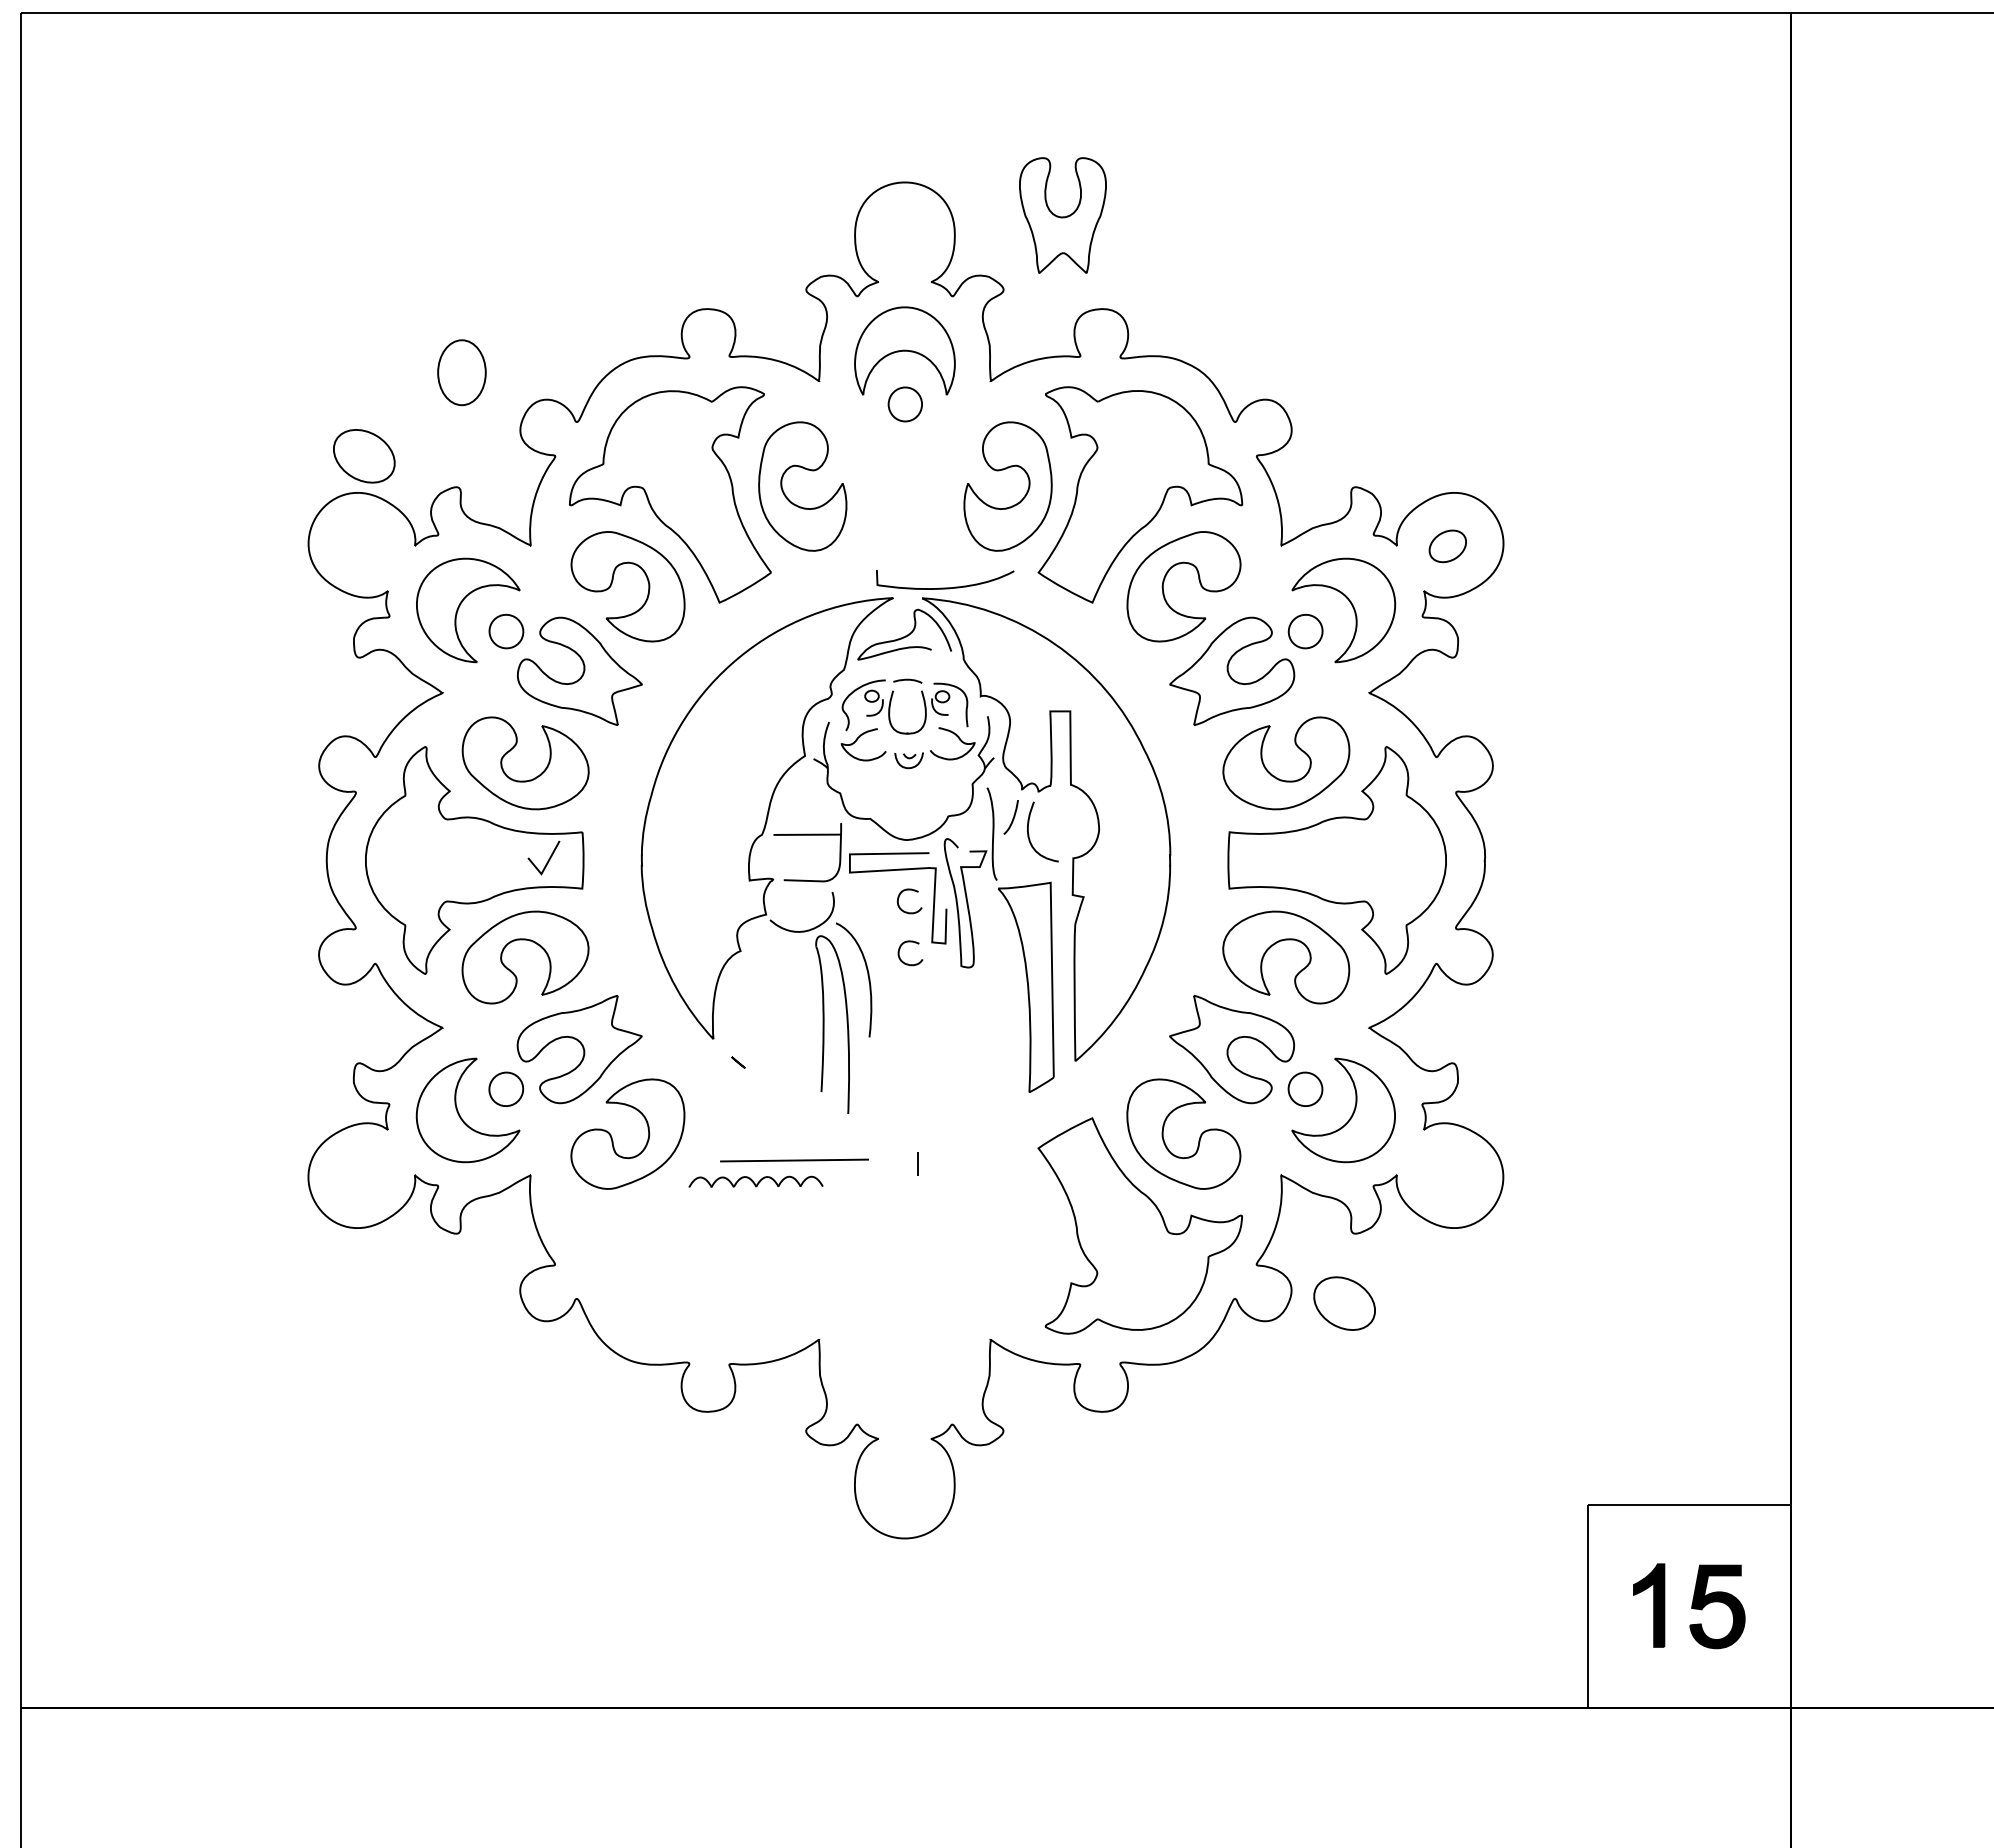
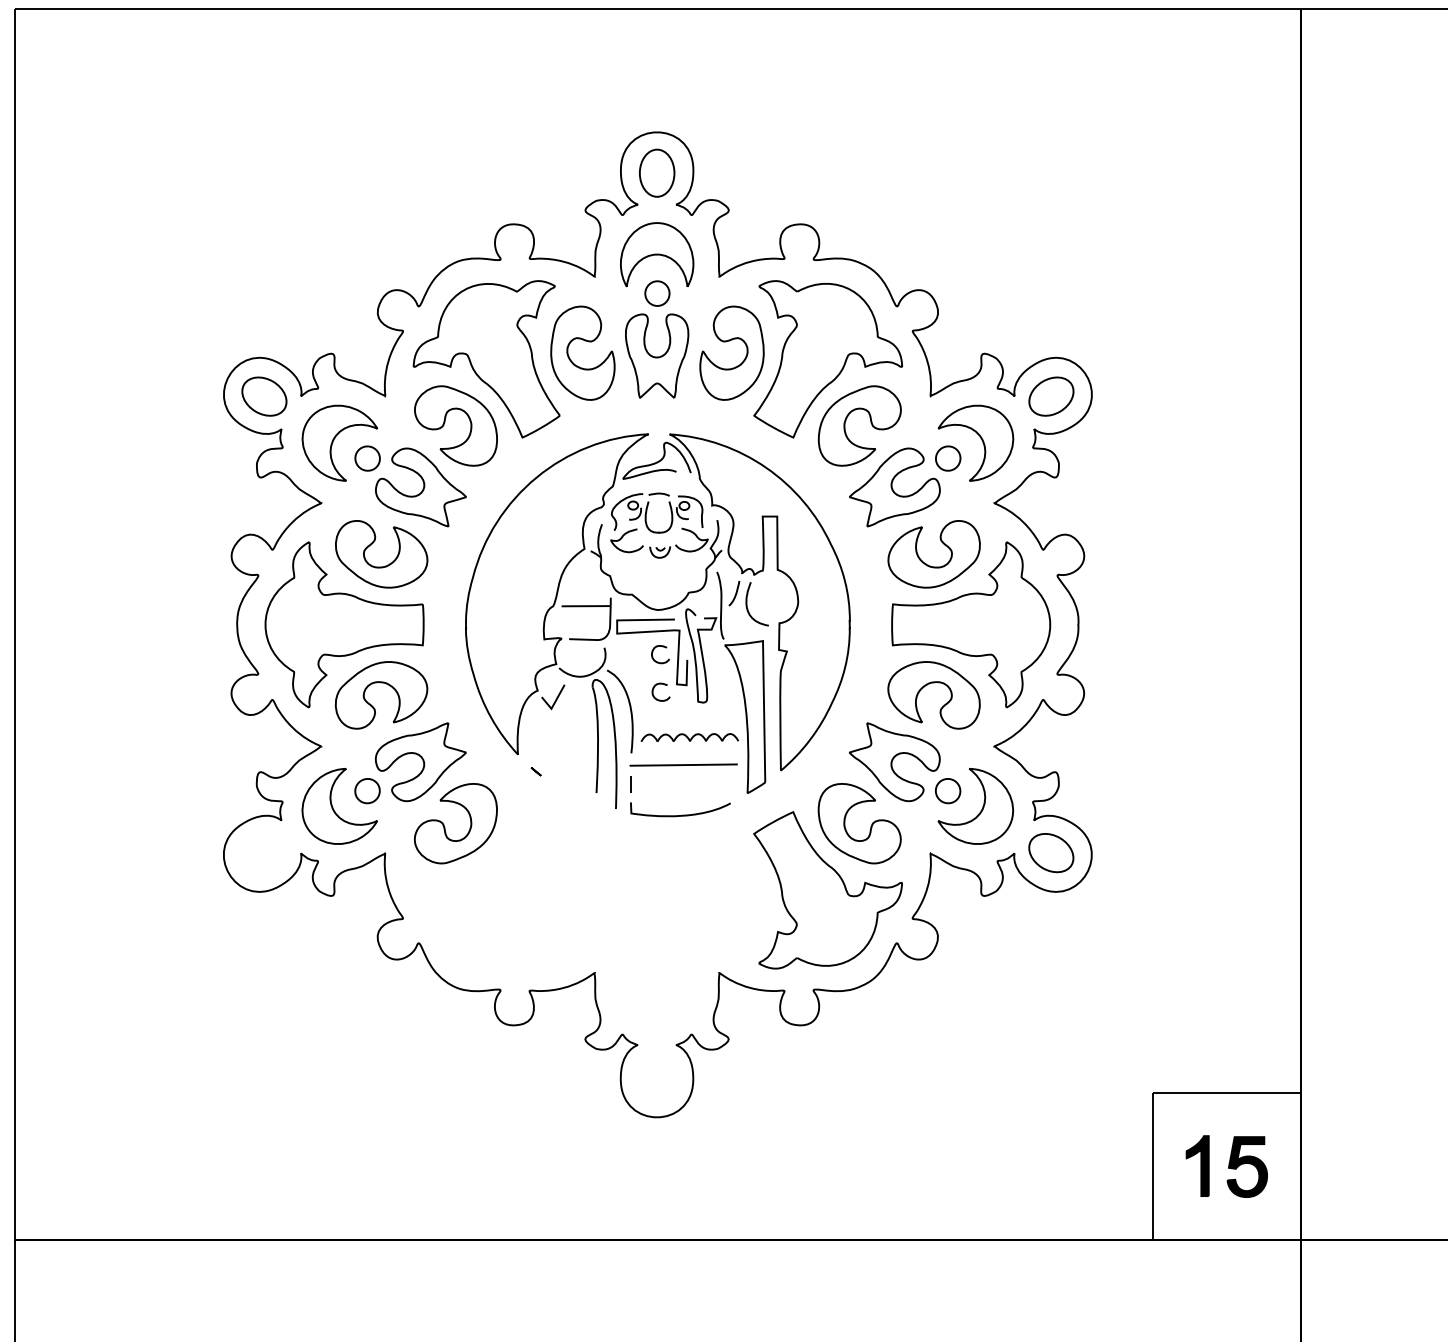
part: (1062, 215) -> (656, 356), moved
part: (461, 372) -> (656, 173), moved
part: (364, 456) -> (264, 396), moved
part: (1447, 546) -> (1051, 396), size x1.67
curve: (945, 587) -> (680, 815), moved
curve: (547, 860) -> (555, 698), moved
line: (794, 1160) -> (683, 765), moved
line: (917, 1163) -> (630, 783), moved
part: (755, 1181) -> (689, 737), moved
part: (1344, 1303) -> (1051, 852), moved

